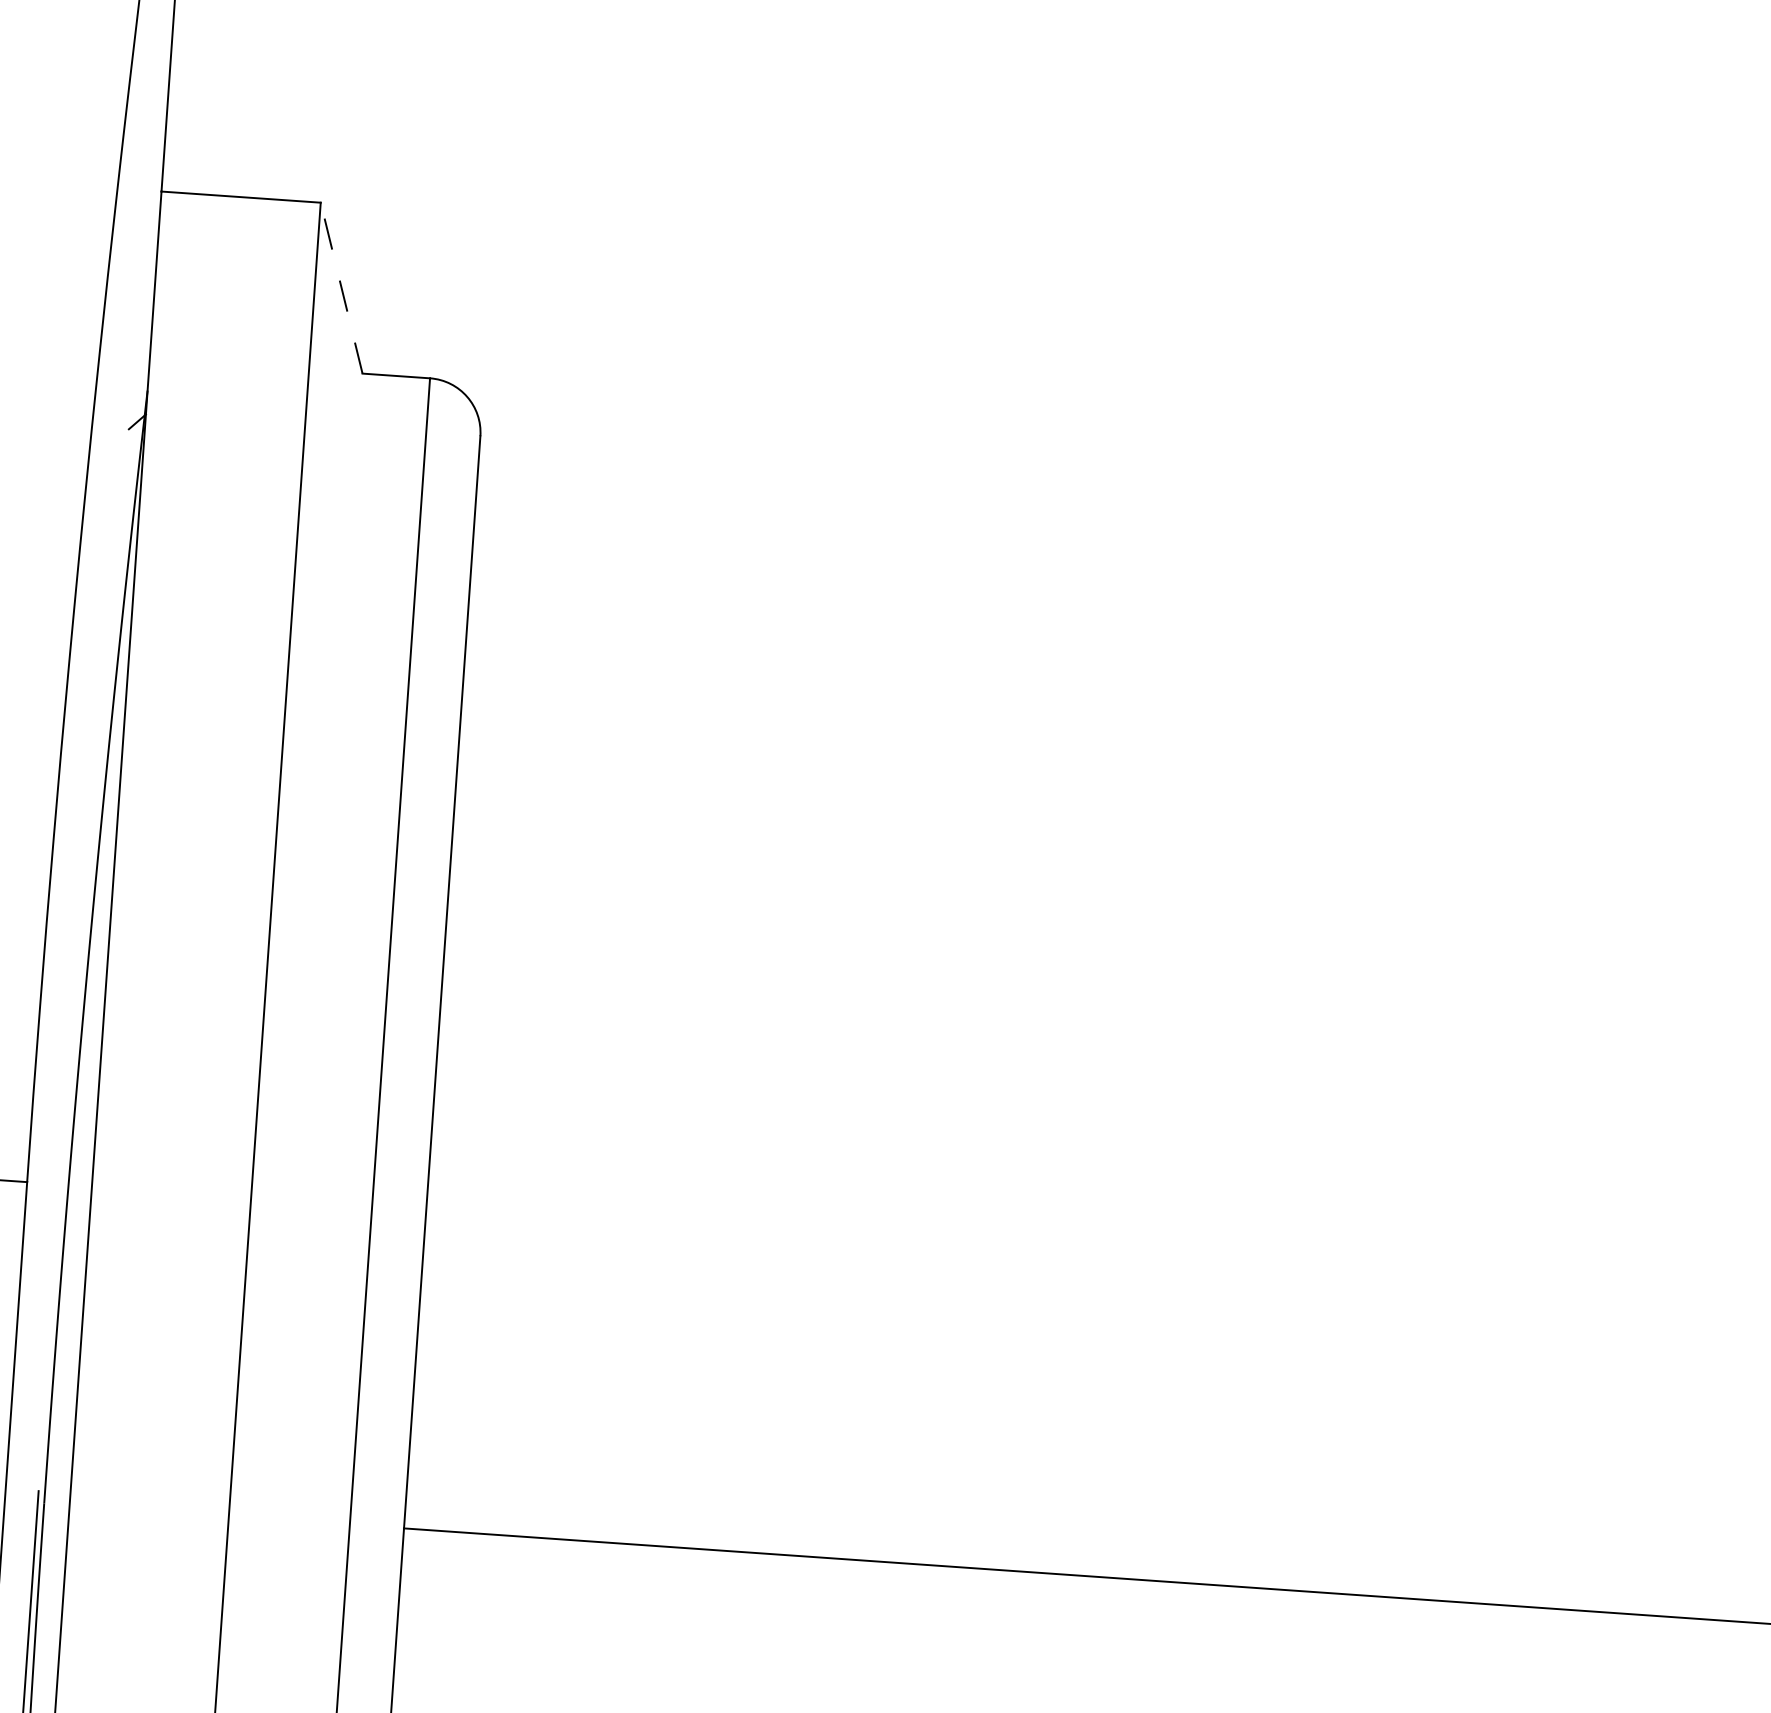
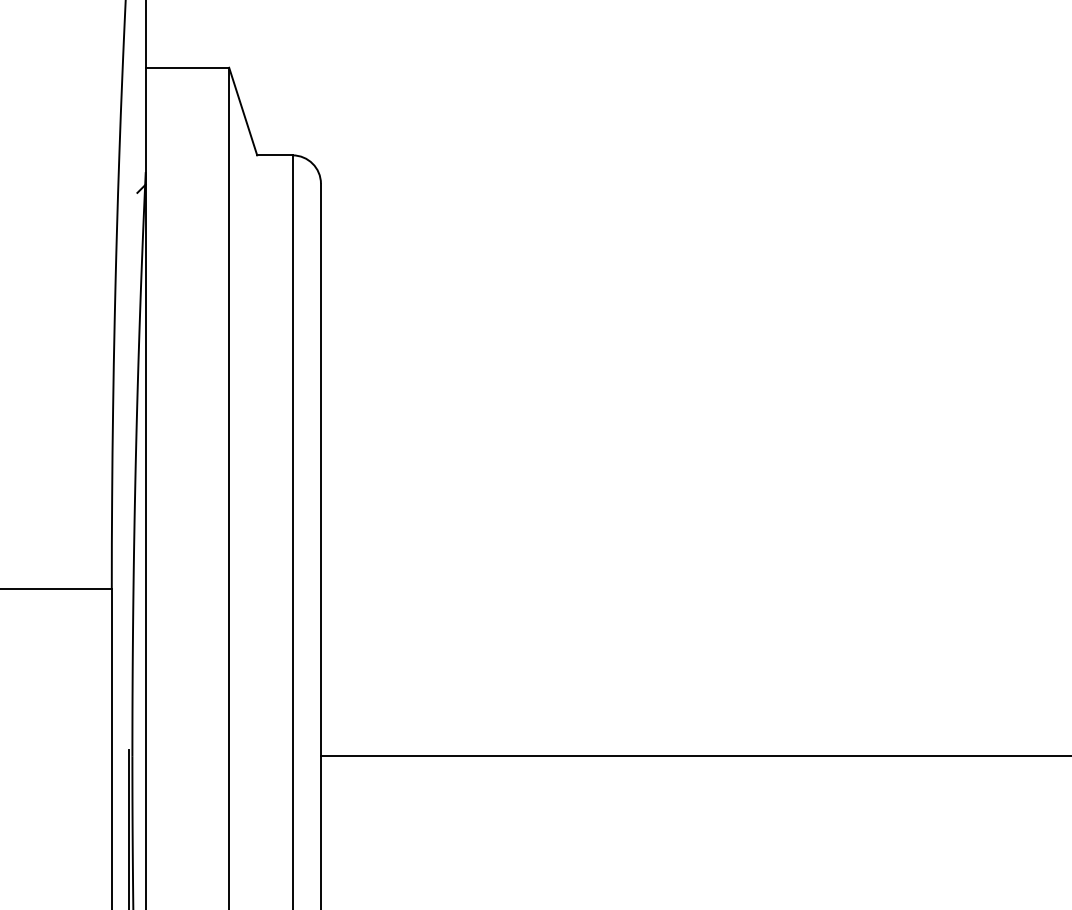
line: (342, 288) -> (243, 111), dashed -> solid

